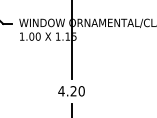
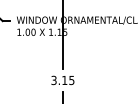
text: (71, 91) -> (62, 80), 4.20 -> 3.15

